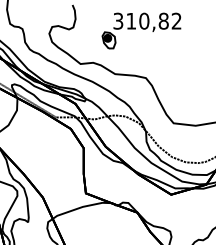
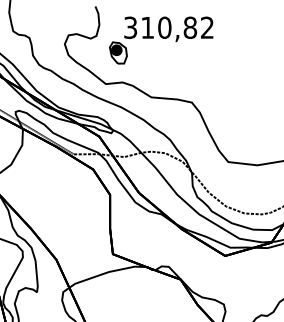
part: (141, 30) -> (161, 39), moved

